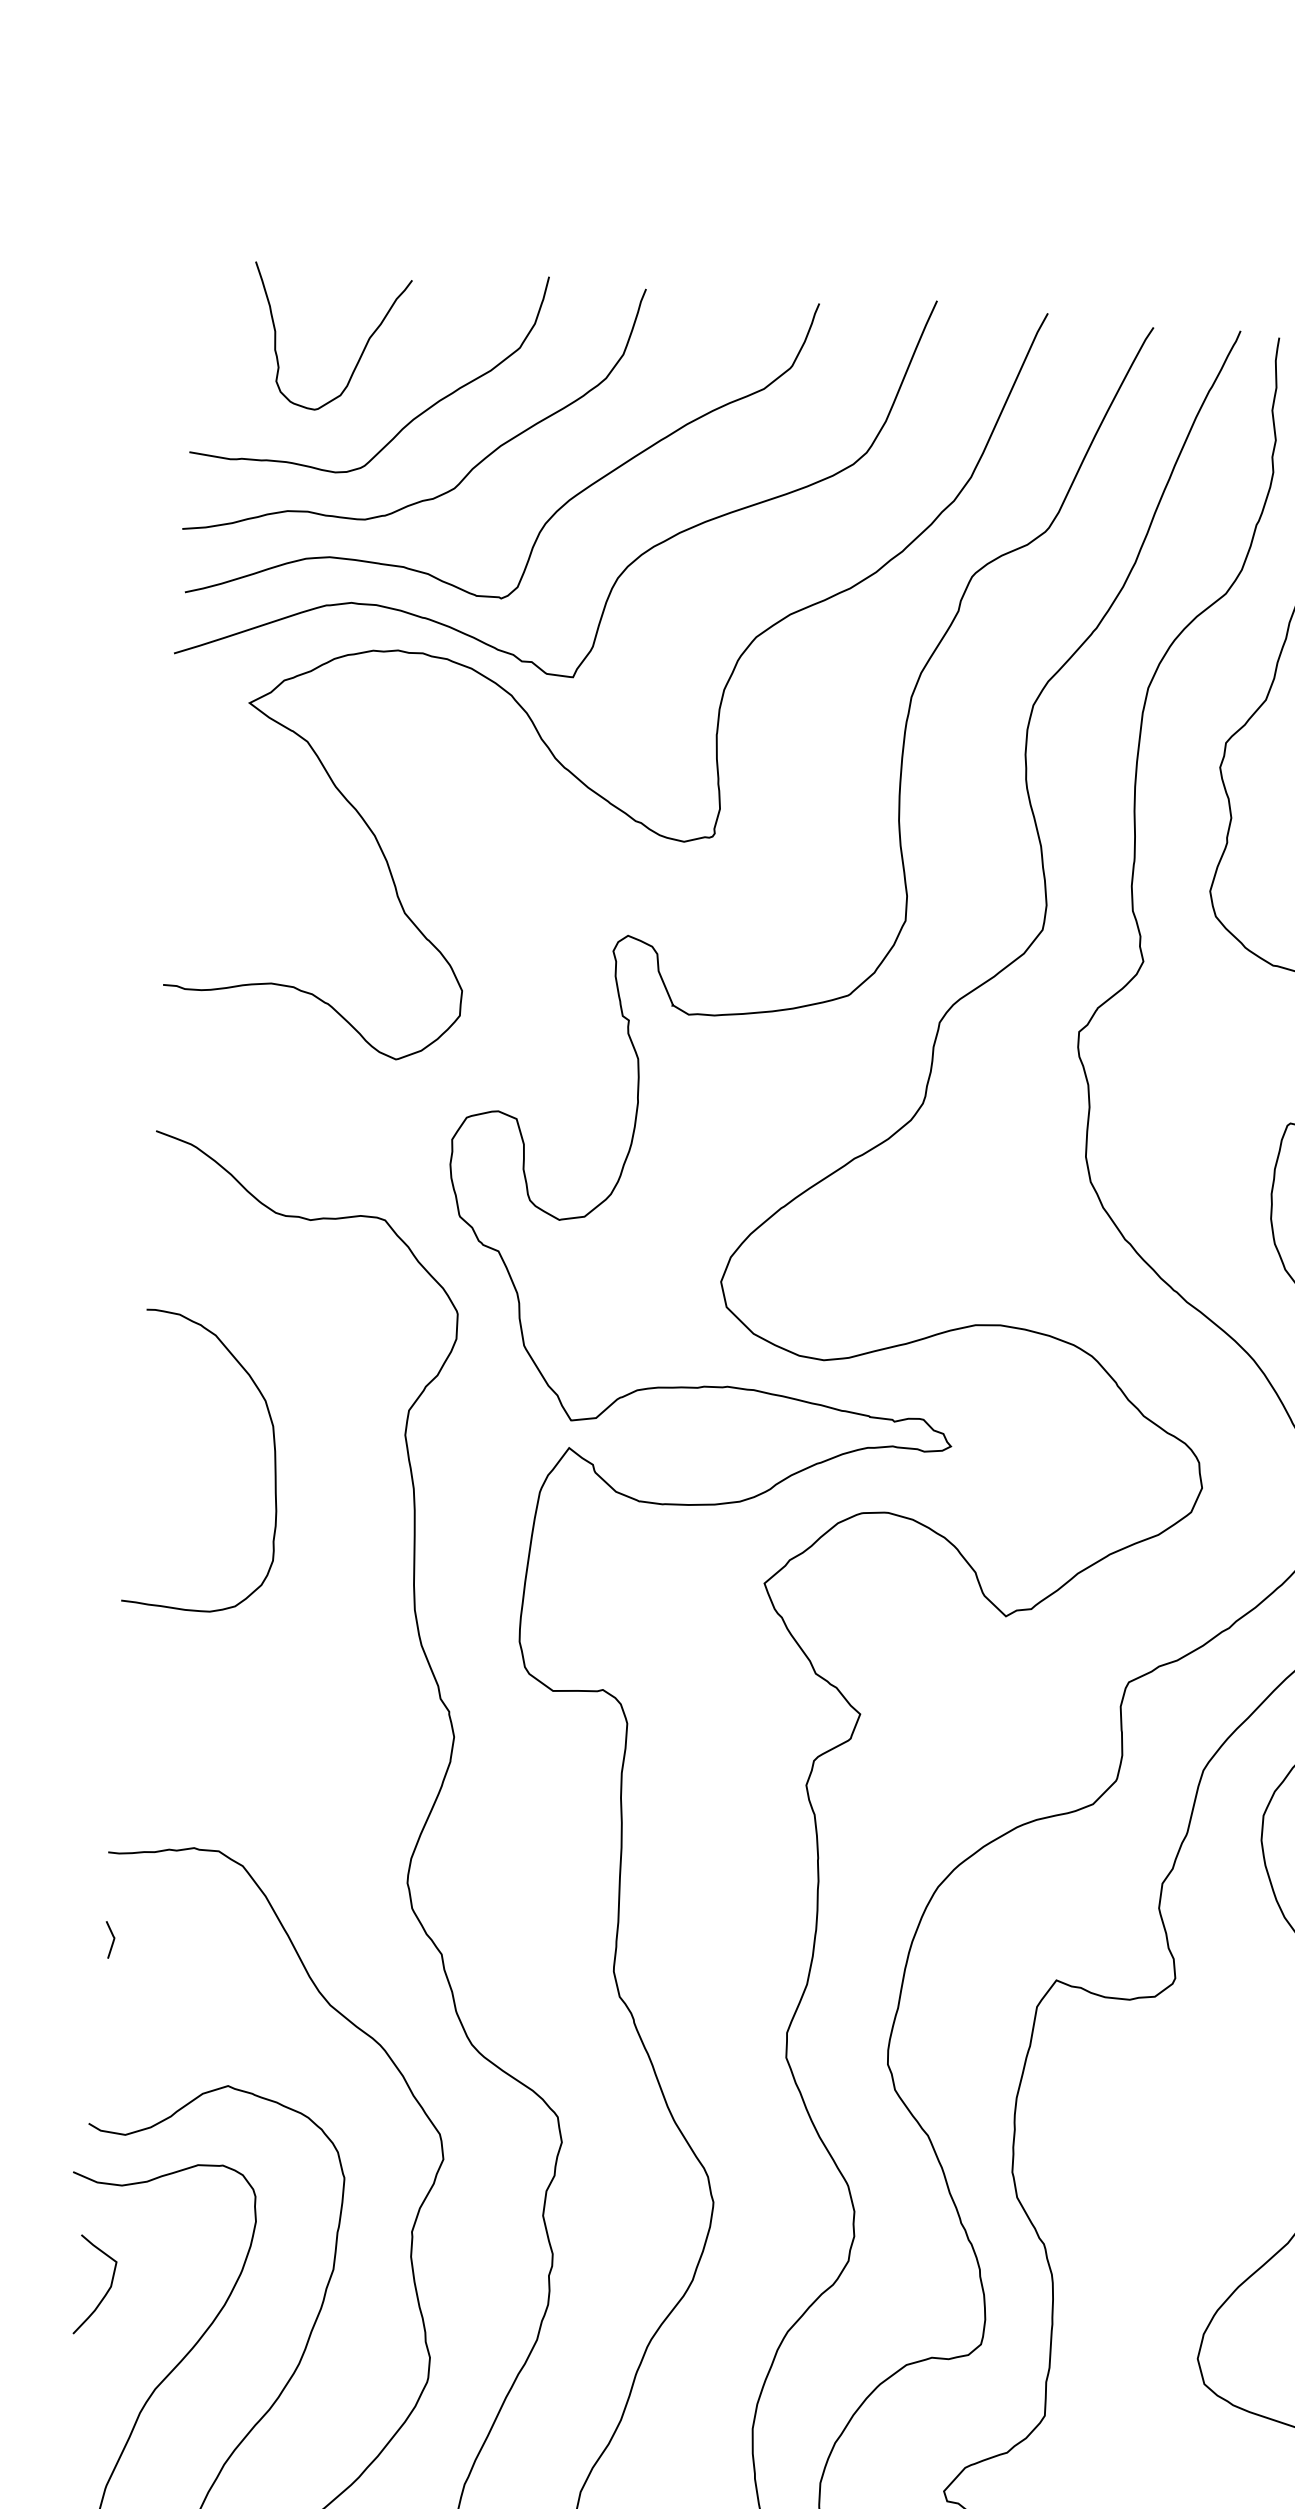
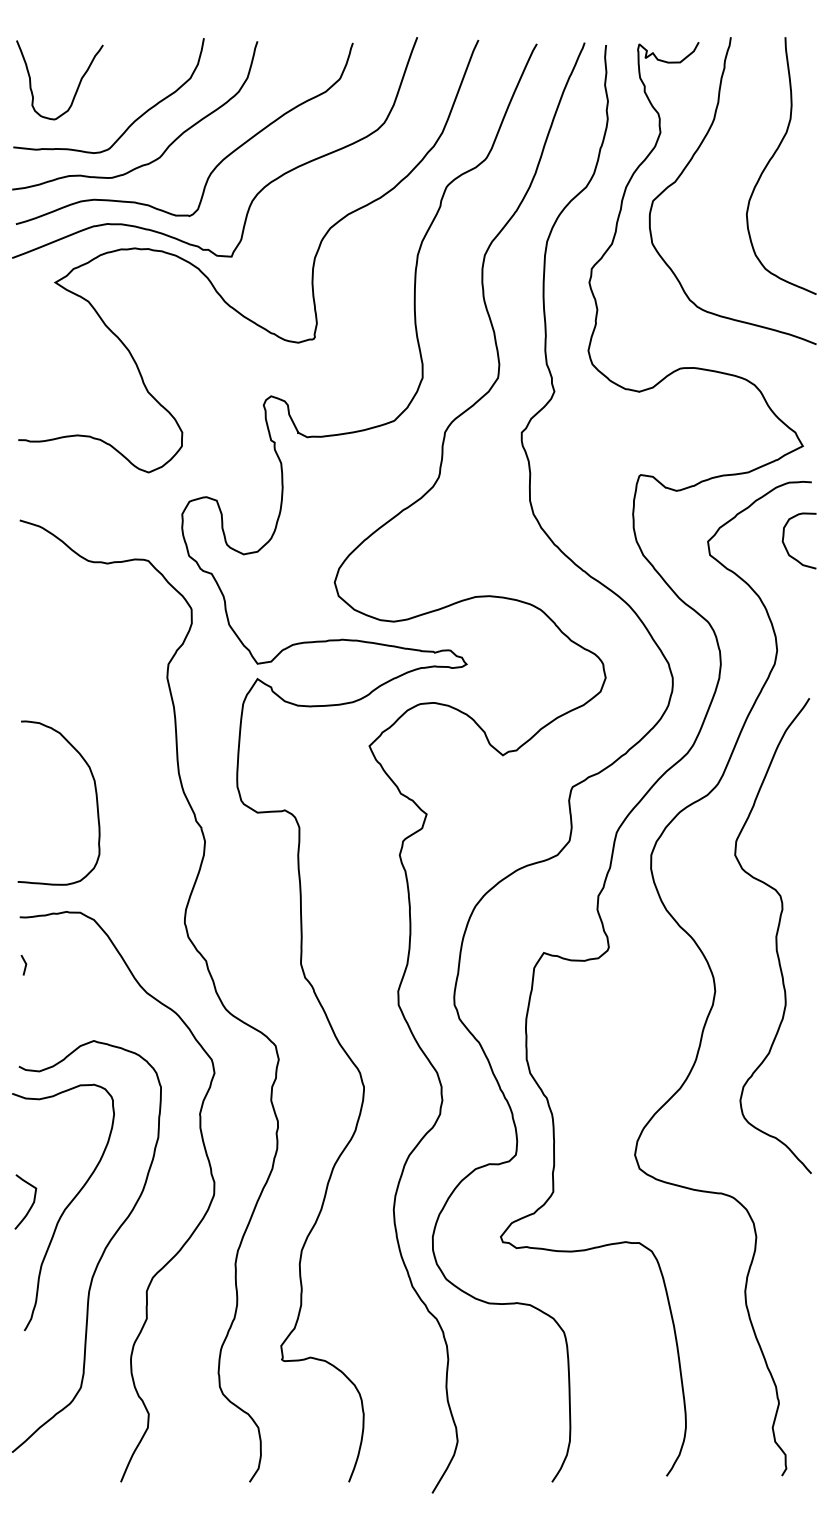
curve: (358, 356) -> (76, 88), moved
curve: (272, 1454) -> (95, 796), moved
curve: (105, 2290) -> (31, 1204), moved

